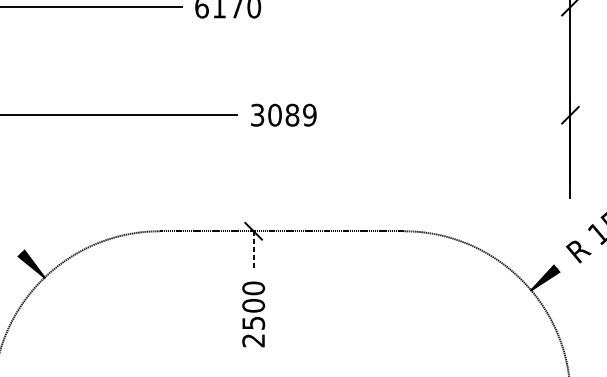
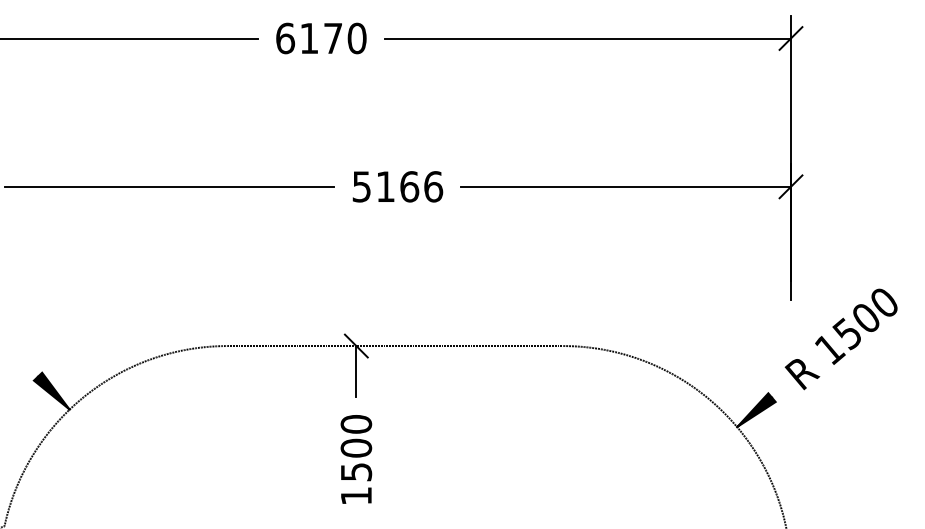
line: (422, 7) -> (588, 38), added
text: (284, 115) -> (398, 186), 3089 -> 5166
line: (450, 115) -> (626, 186), added
line: (253, 249) -> (356, 371), dashed -> solid
text: (253, 340) -> (355, 496), 2500 -> 1500

